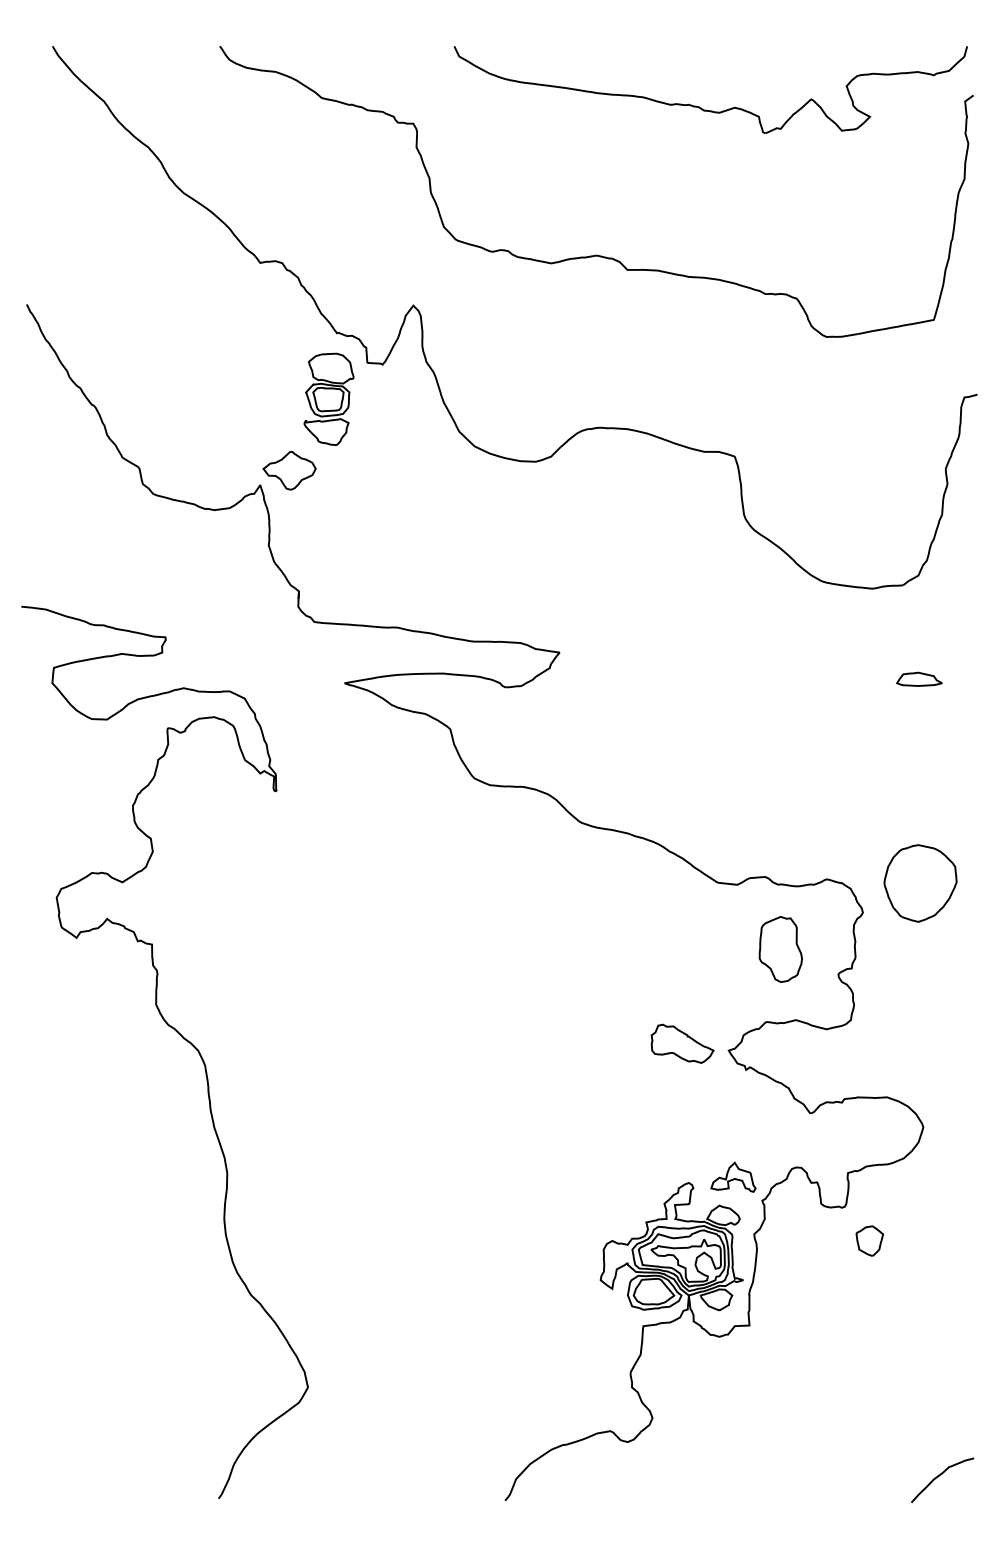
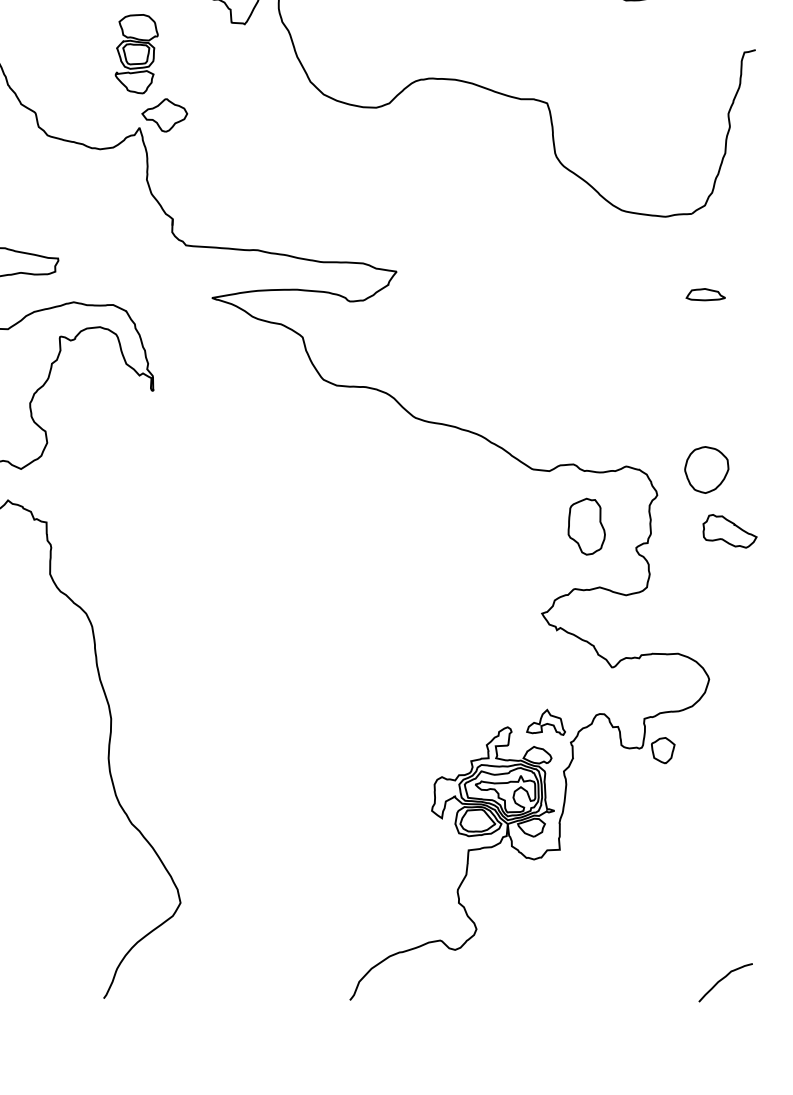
part: (328, 398) -> (136, 53), moved
part: (920, 883) -> (706, 470), size x0.7
part: (682, 1043) -> (729, 531), moved
part: (869, 1240) -> (662, 750), moved

